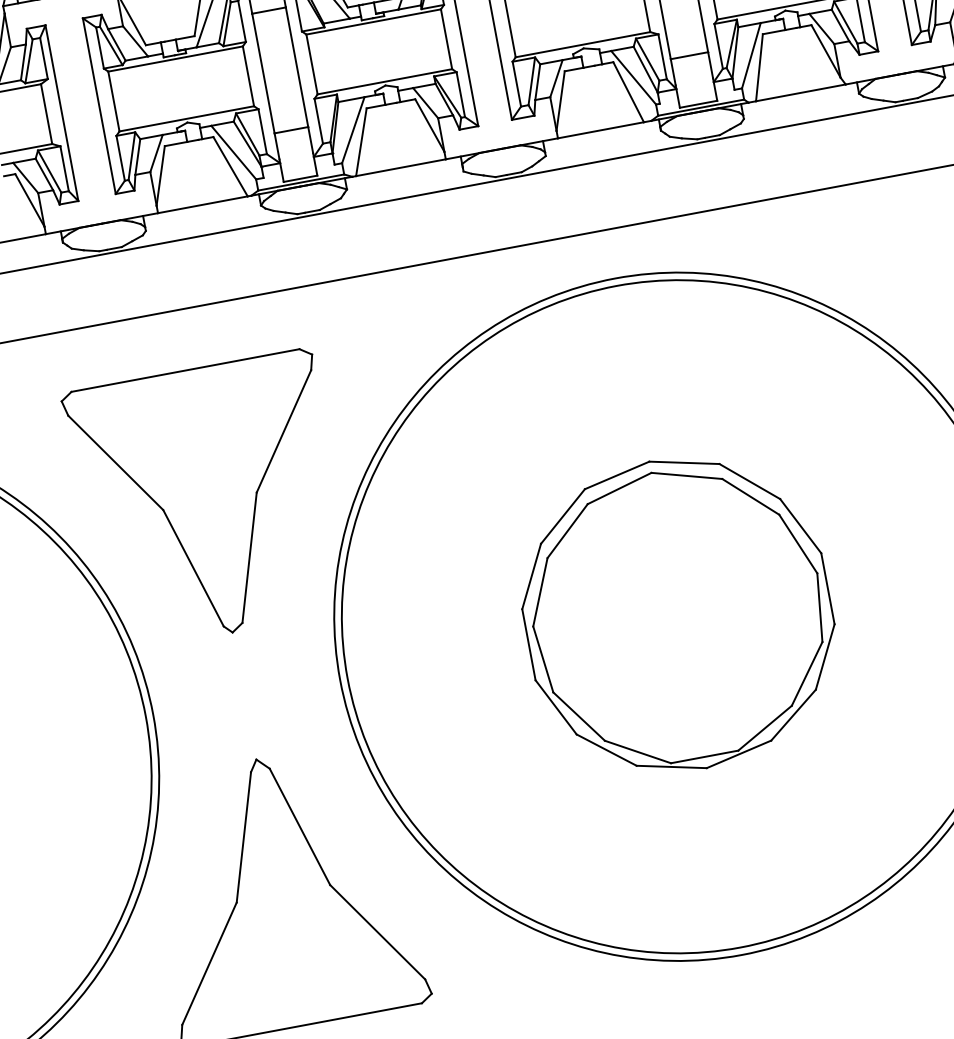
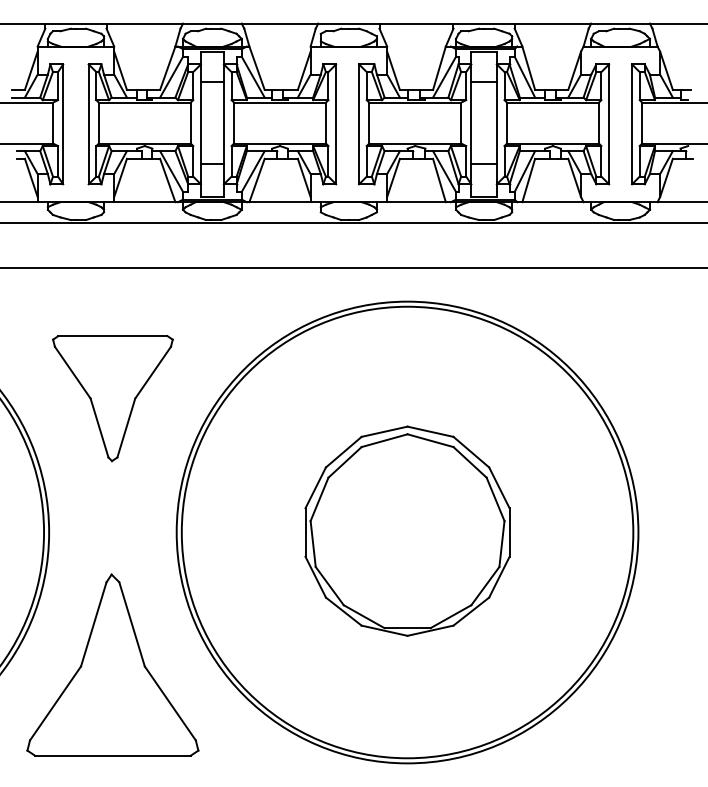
part: (209, 501) -> (112, 398), size x0.7

